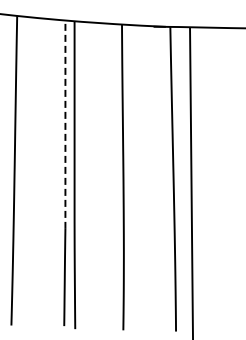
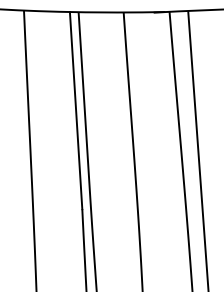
line: (65, 124) -> (76, 110), dashed -> solid

